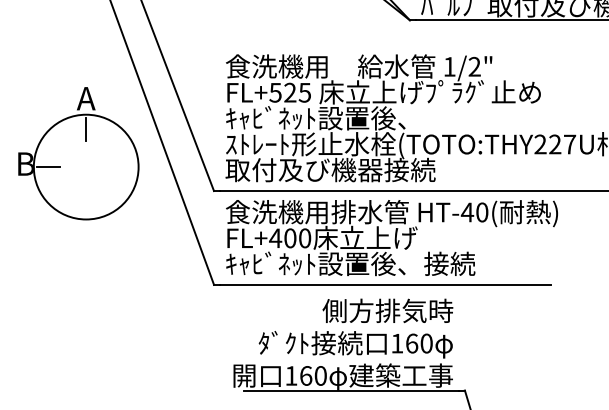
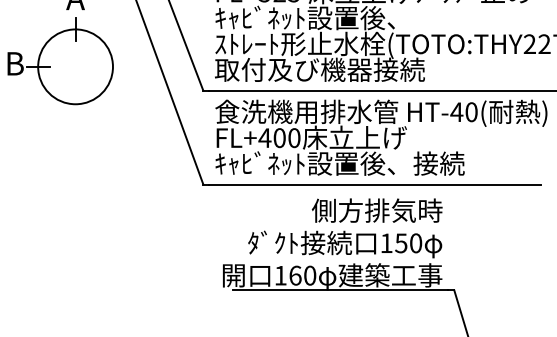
circle: (85, 166) -> (74, 66), size x0.71
text: (411, 343) -> (400, 243), 160 -> 150

